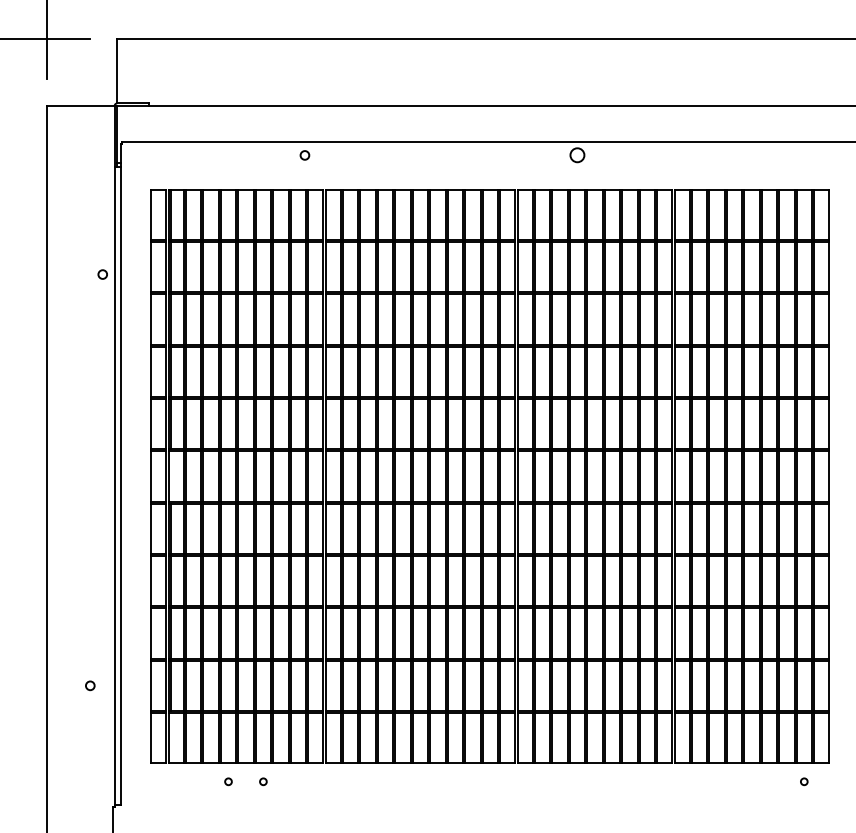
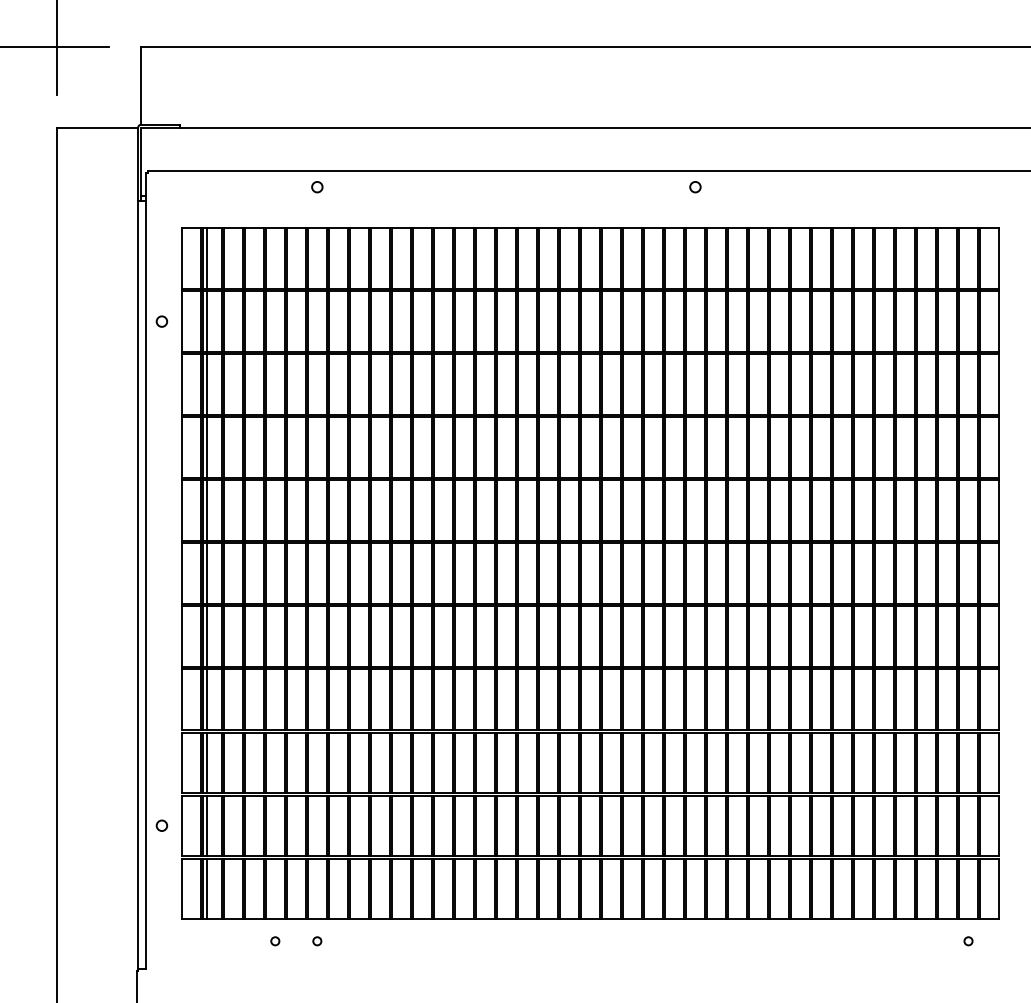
circle: (305, 155) -> (317, 187), moved
circle: (577, 155) -> (695, 187), size x0.62
circle: (102, 274) -> (161, 321), moved
line: (171, 476) -> (206, 573), added
circle: (89, 685) -> (161, 825), moved
line: (171, 737) -> (206, 888), added

